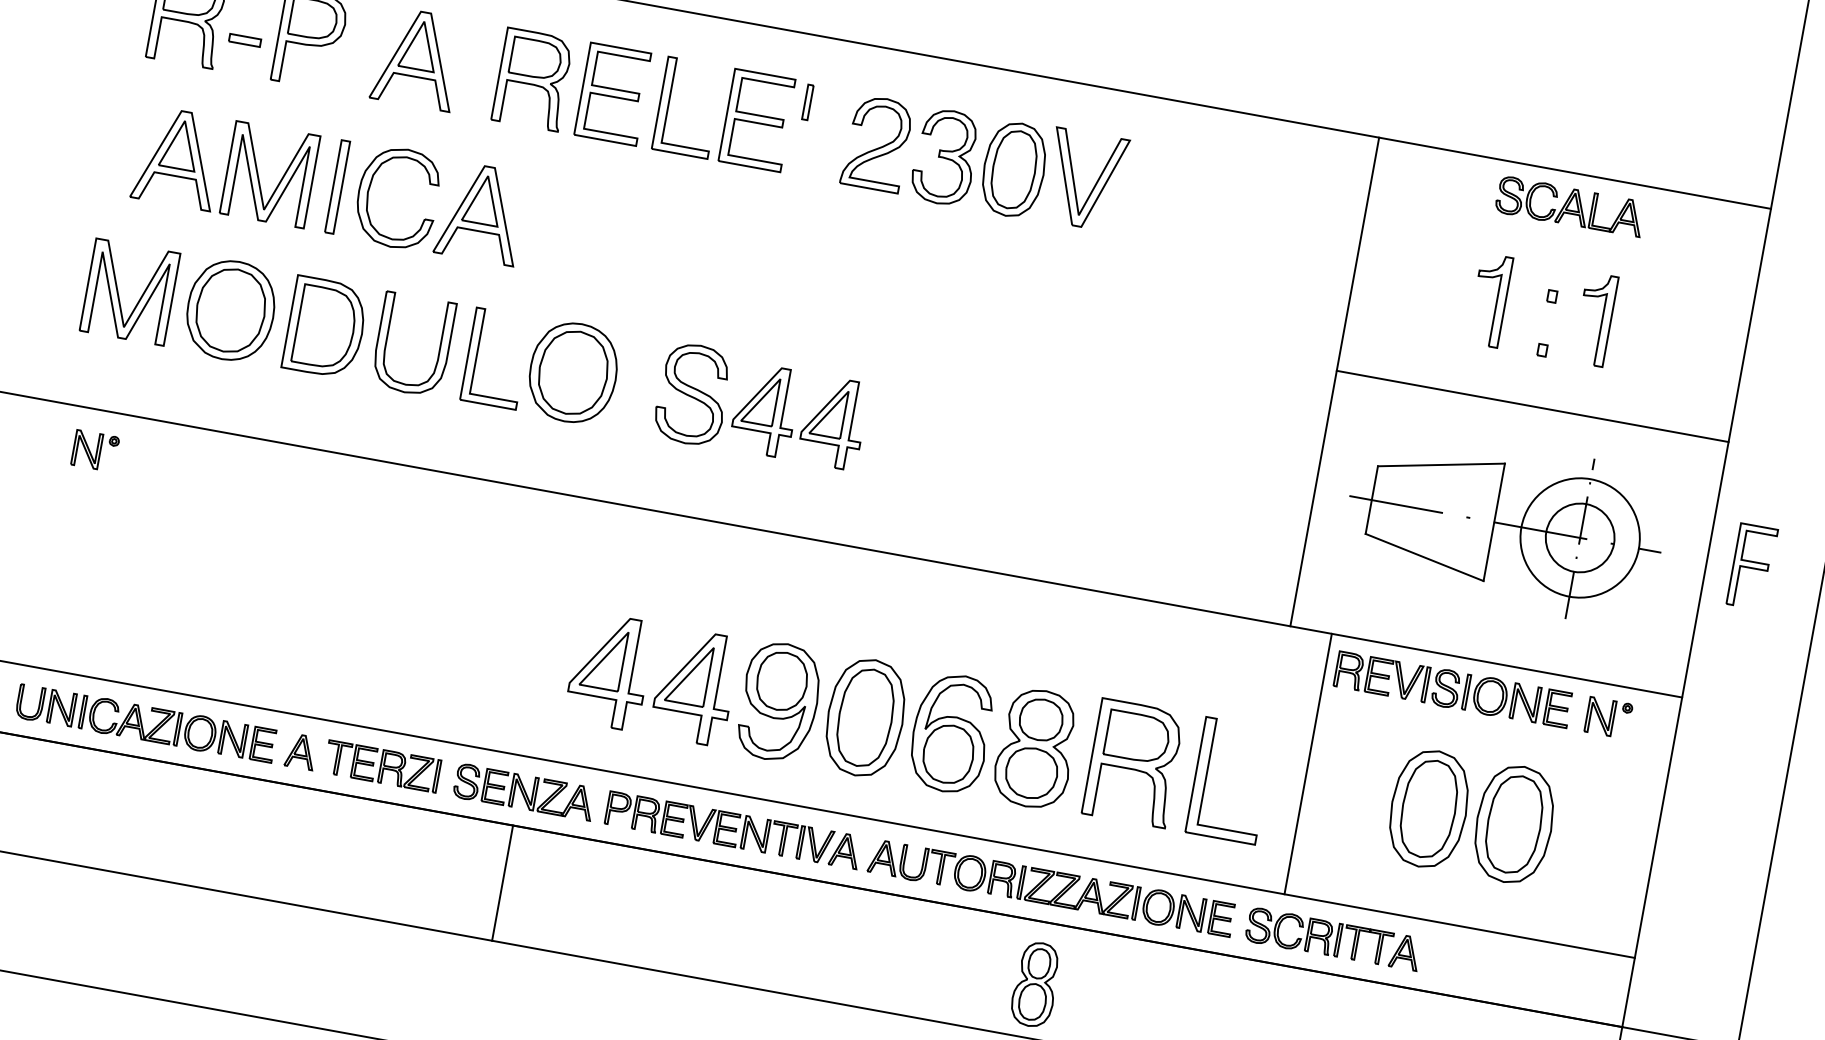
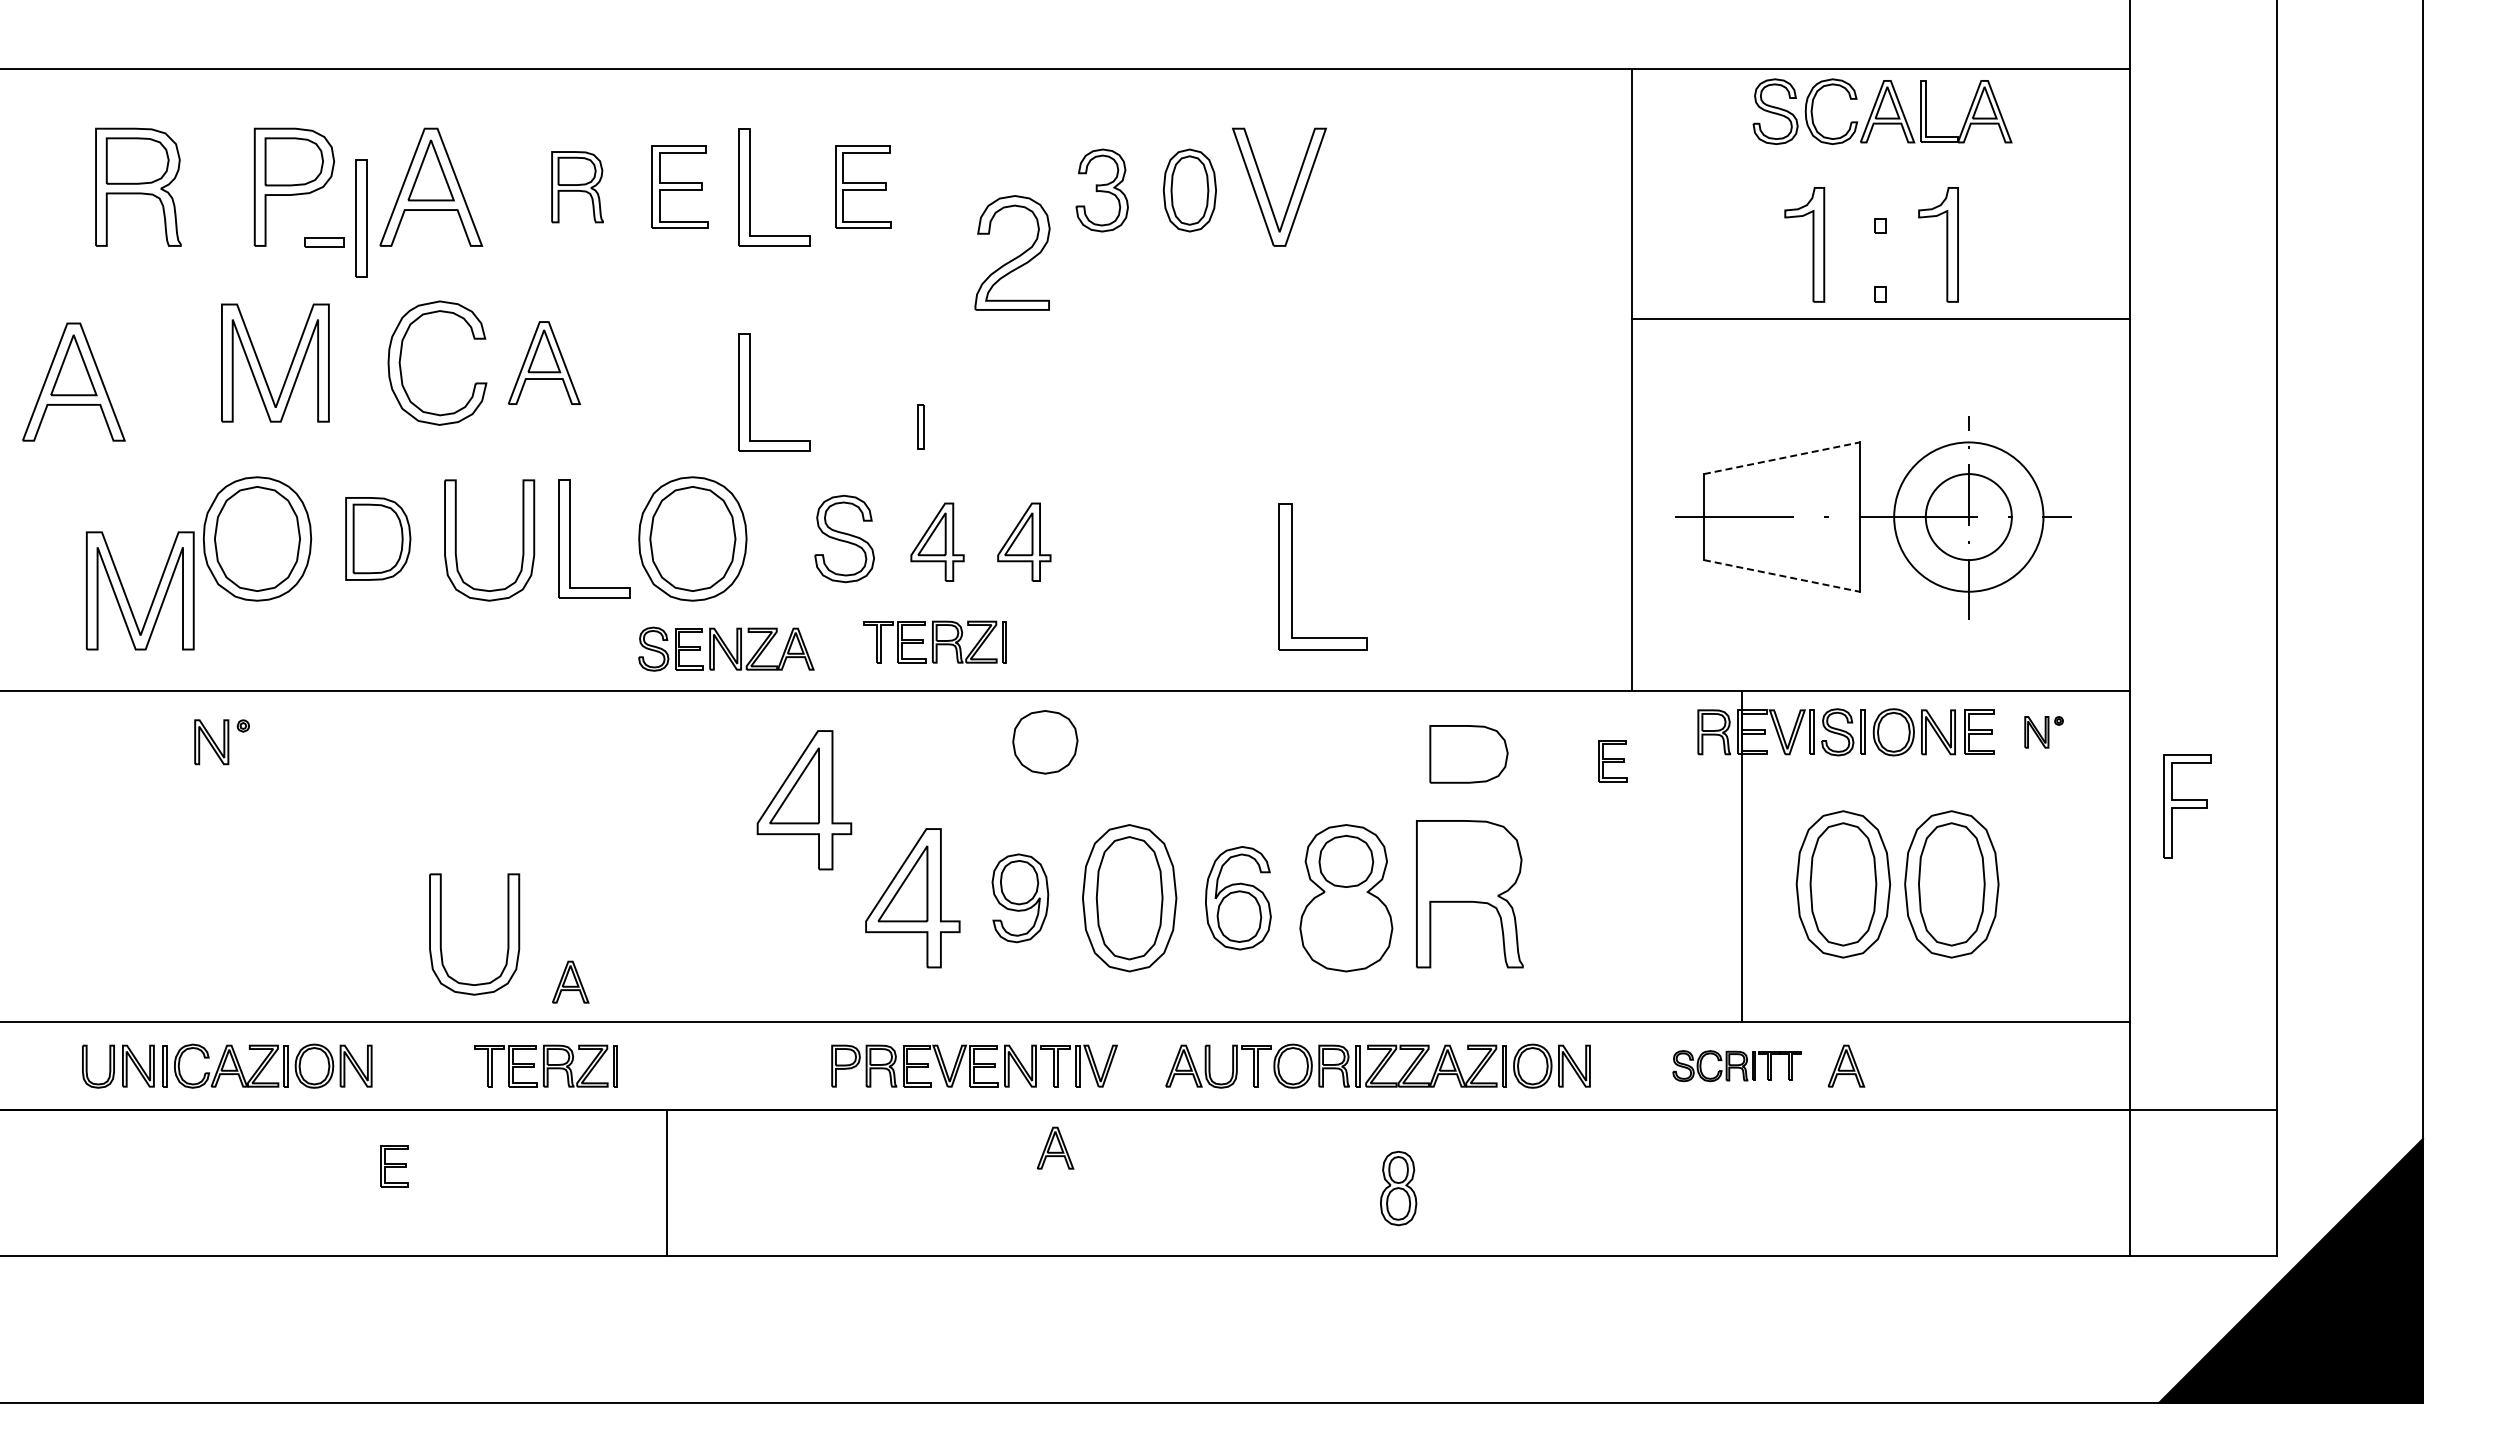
part: (245, 40) -> (324, 242), moved
part: (532, 79) -> (577, 186), size x0.6
part: (613, 94) -> (679, 187), size x0.7
part: (807, 102) -> (920, 426), moved
part: (757, 120) -> (863, 187), size x0.7
part: (877, 143) -> (1012, 252), moved
part: (178, 157) -> (73, 381), moved
part: (944, 157) -> (1101, 190), size x0.7
part: (1013, 169) -> (1189, 190), size x0.7
part: (337, 187) -> (361, 218), moved
part: (1570, 206) -> (1882, 111), size x1.4
part: (481, 212) -> (544, 362), size x0.7
part: (639, 265) -> (750, 392), added
part: (118, 293) -> (126, 594), moved
part: (326, 327) -> (378, 538), size x0.7
part: (692, 394) -> (844, 538), size x0.7
line: (1532, 406) -> (1880, 318), moved
part: (765, 410) -> (937, 542), size x0.7
part: (833, 422) -> (1024, 542), size x0.7
part: (94, 451) -> (221, 742), moved
line: (1441, 465) -> (1782, 458), solid -> dashed
part: (748, 487) -> (934, 641), added
line: (1425, 558) -> (1782, 576), solid -> dashed
part: (1752, 567) -> (2187, 806), moved
part: (319, 647) -> (441, 934), added
part: (609, 671) -> (804, 800), moved
part: (779, 702) -> (1020, 898), size x0.6
part: (1608, 718) -> (2043, 732), size x0.7
part: (951, 733) -> (1238, 898), size x0.7
part: (1137, 737) -> (1468, 754), moved
part: (263, 745) -> (394, 1166), moved
part: (301, 751) -> (570, 981), moved
line: (1308, 763) -> (1741, 855), moved
part: (1031, 773) -> (1045, 742), moved
part: (1206, 775) -> (1292, 576), moved
part: (524, 791) -> (726, 648), moved
part: (845, 850) -> (1055, 1147), moved
line: (502, 882) -> (666, 1182), moved
part: (1221, 919) -> (1612, 761), moved
part: (1319, 936) -> (1736, 1065), size x0.7
part: (1035, 984) -> (1398, 1188), size x0.7

